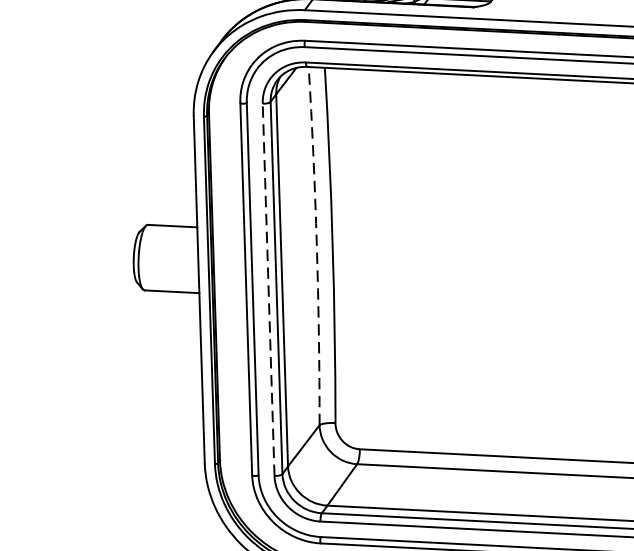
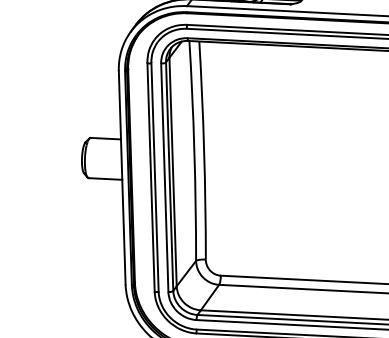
arc: (317, 245) -> (194, 150), dashed -> solid
line: (268, 289) -> (164, 177), dashed -> solid

